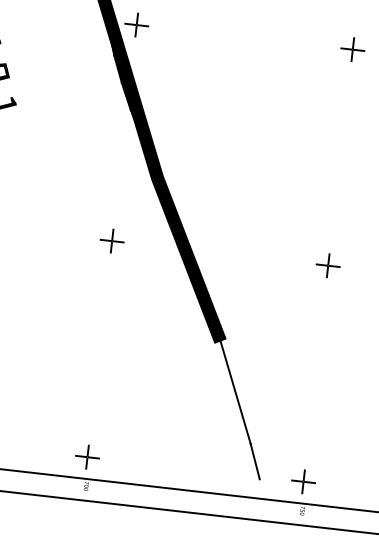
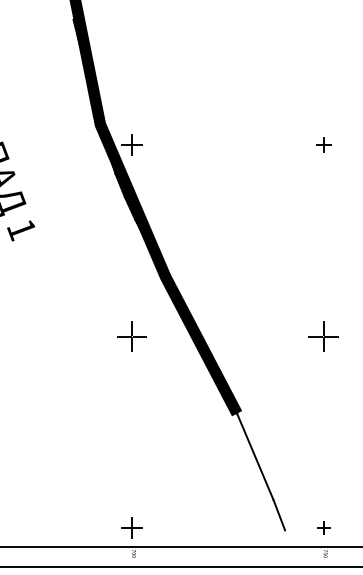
part: (352, 49) -> (323, 144), size x0.7
part: (111, 240) -> (131, 336), size x1.4
part: (327, 265) -> (323, 336), size x1.4
part: (303, 480) -> (323, 527), size x0.6

